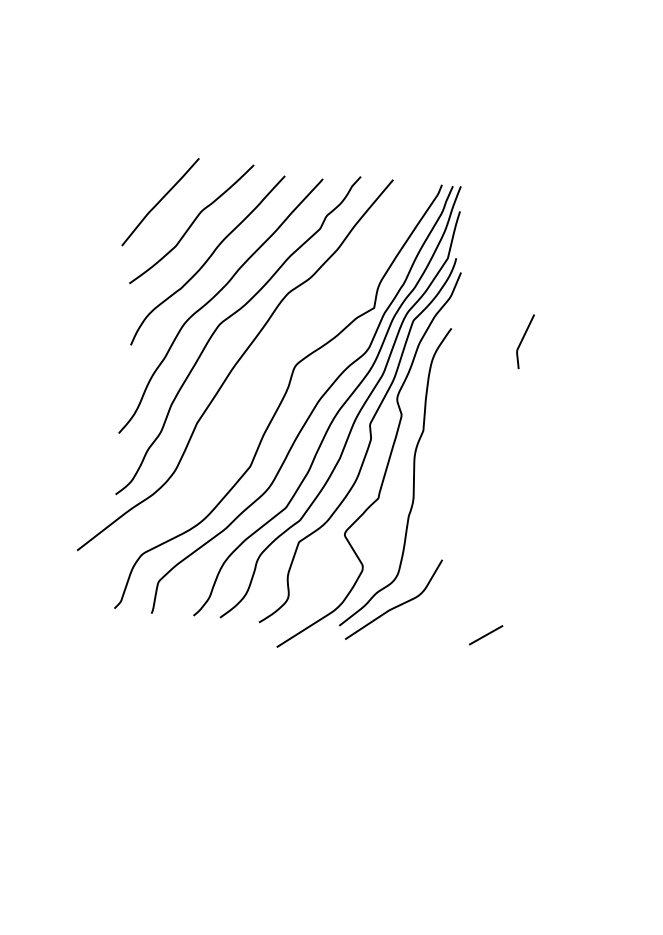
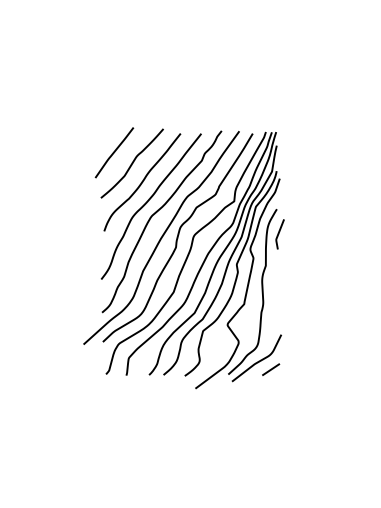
curve: (523, 341) -> (279, 234), moved
curve: (264, 366) -> (177, 237), added
line: (486, 634) -> (271, 369), moved

